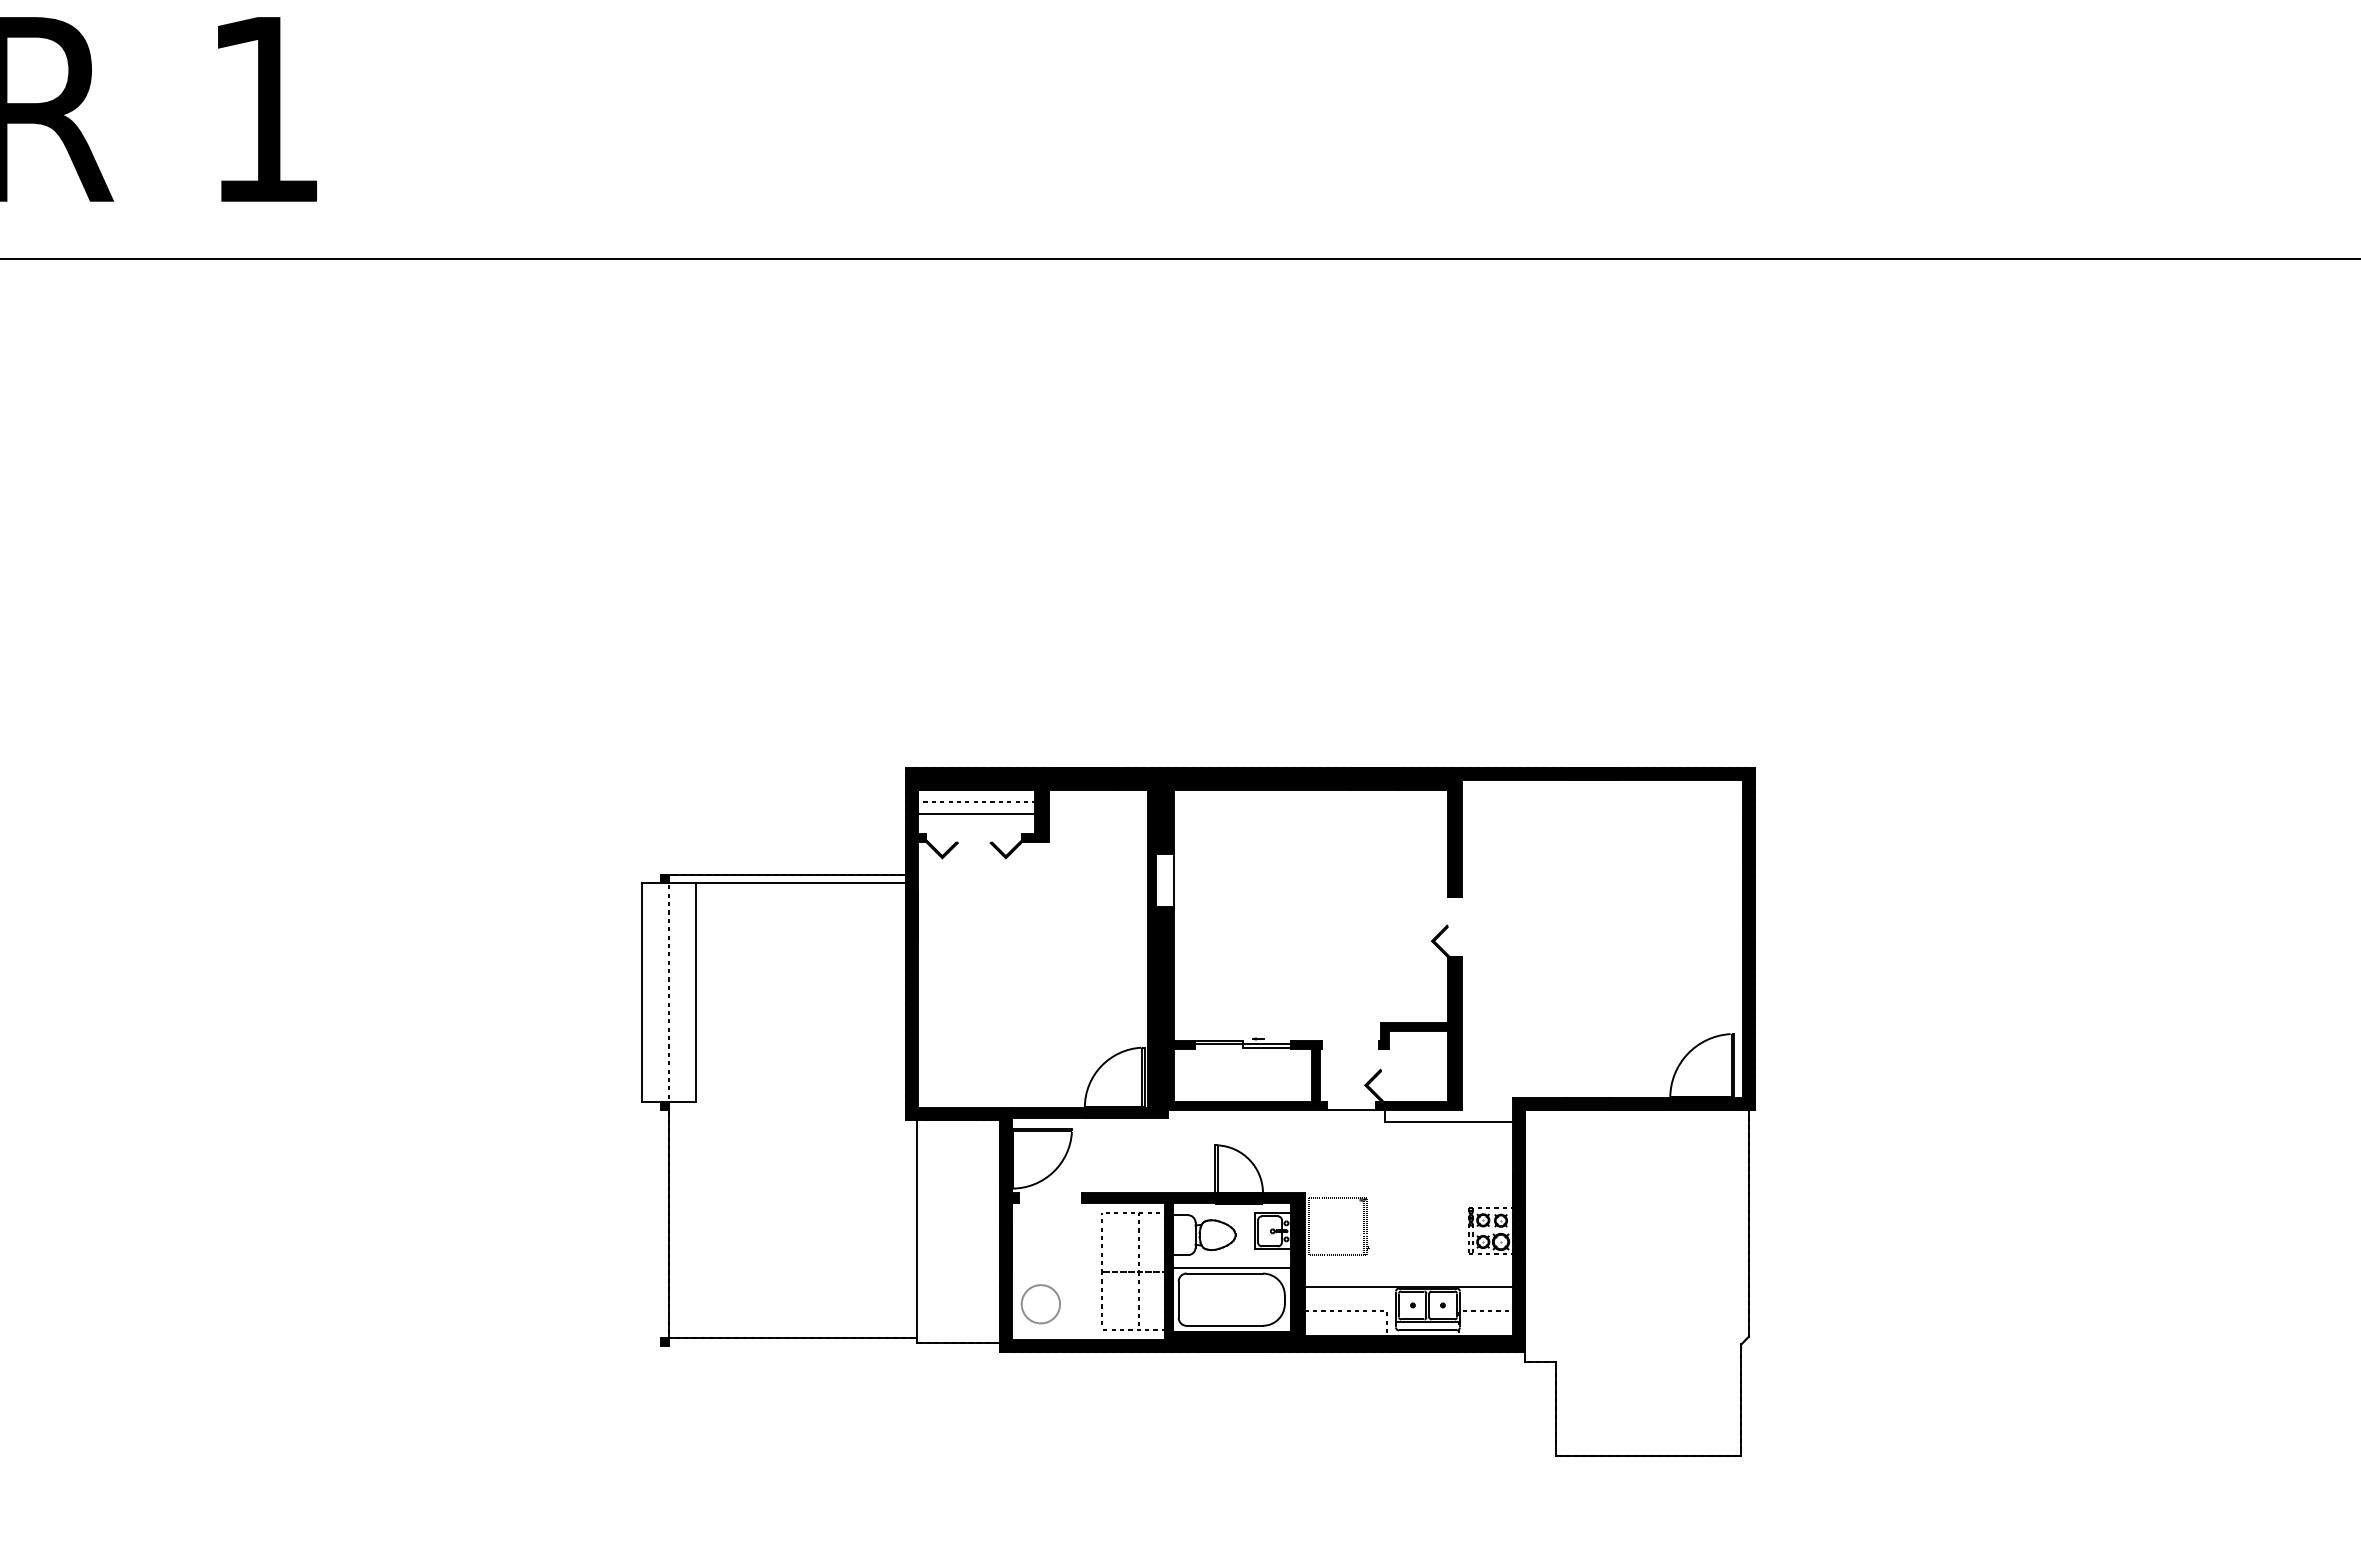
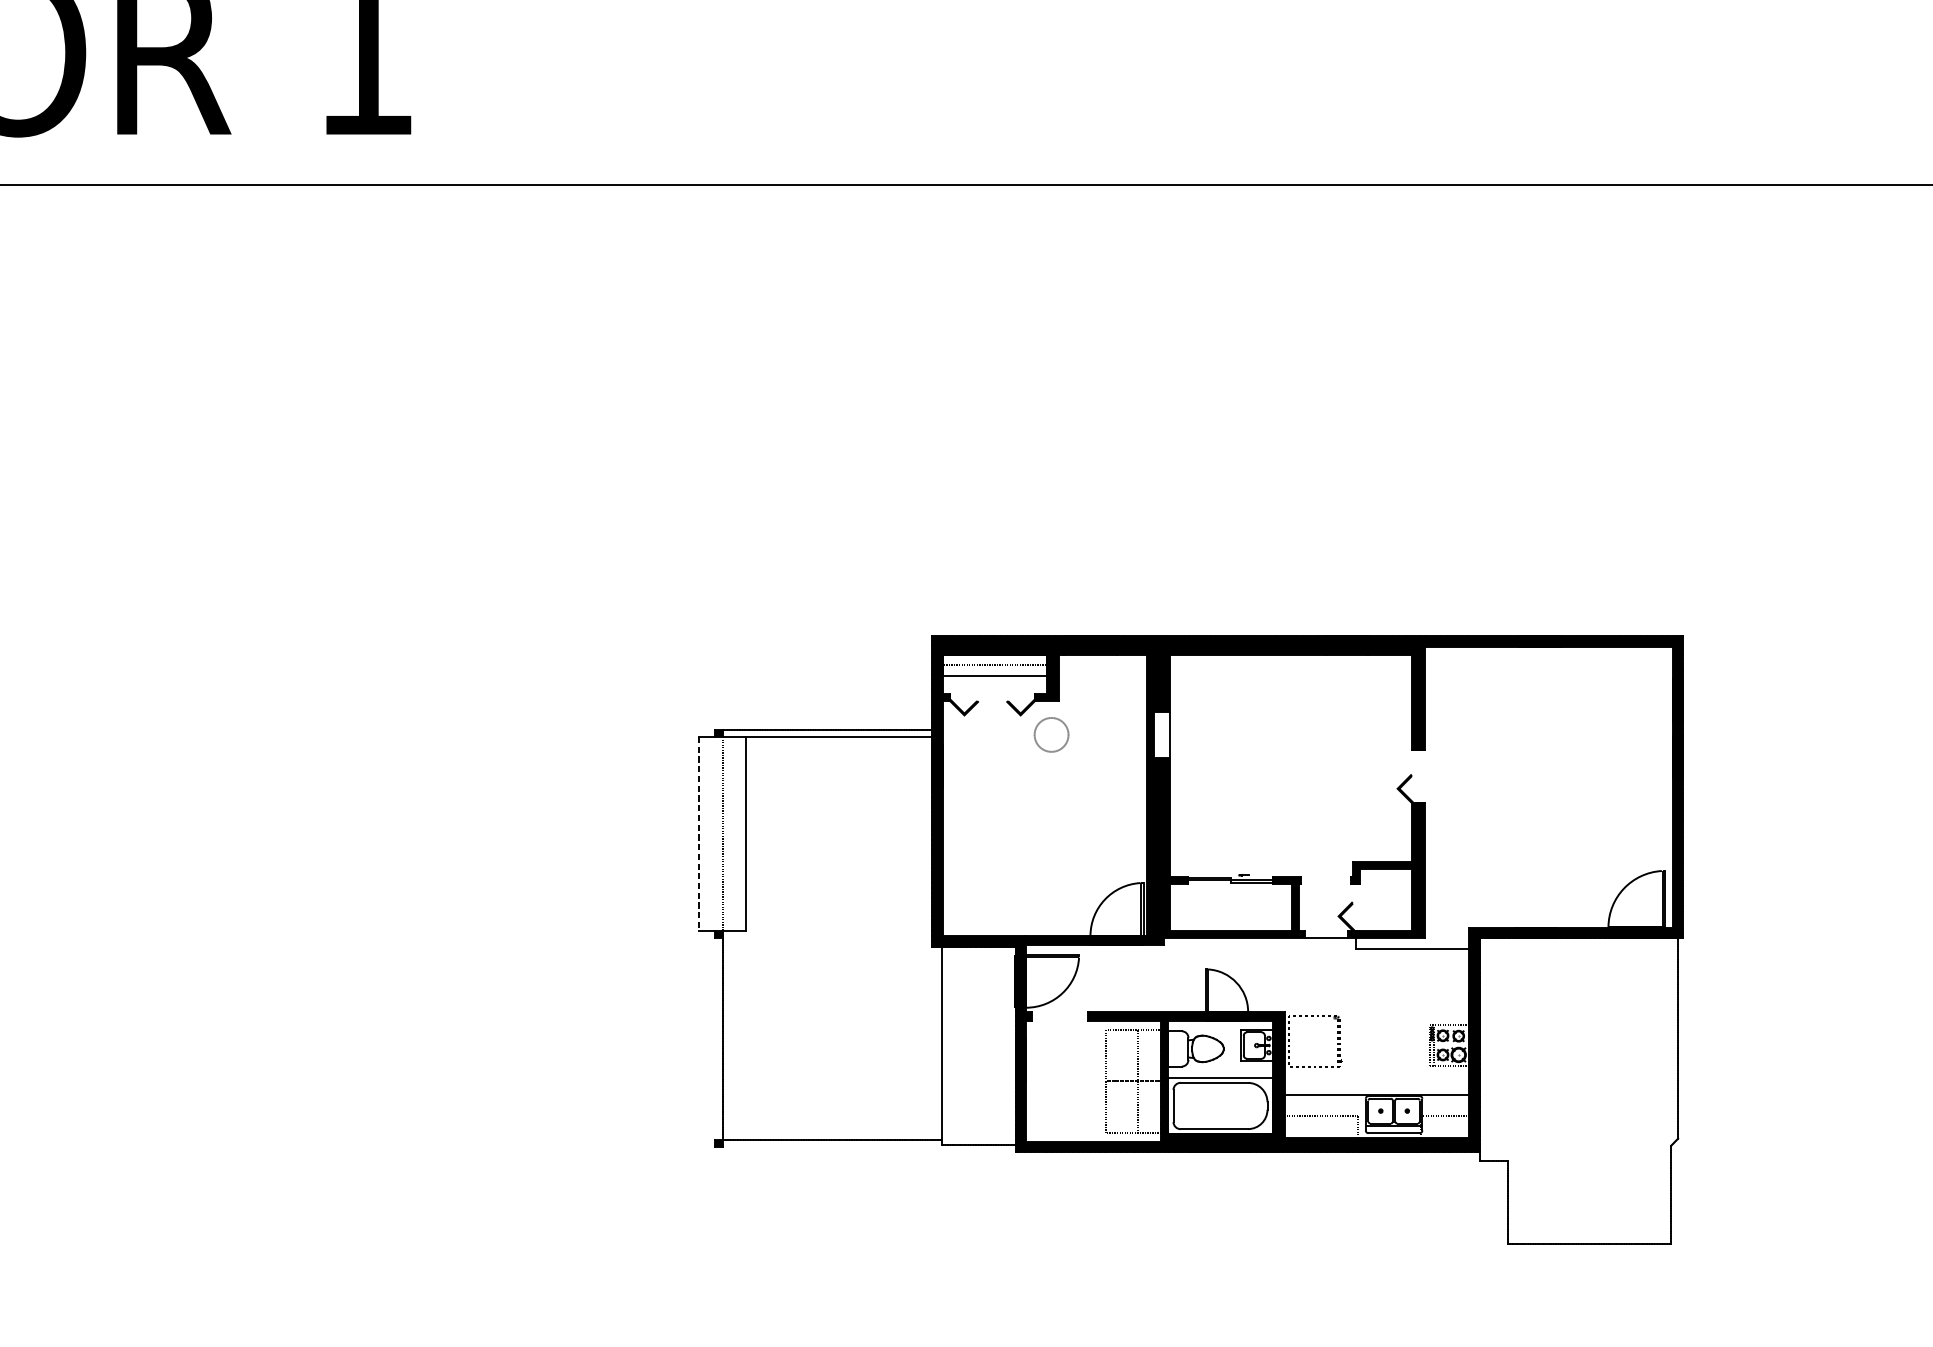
line: (642, 992) -> (699, 834), solid -> dashed
circle: (1040, 1304) -> (1051, 735), moved

